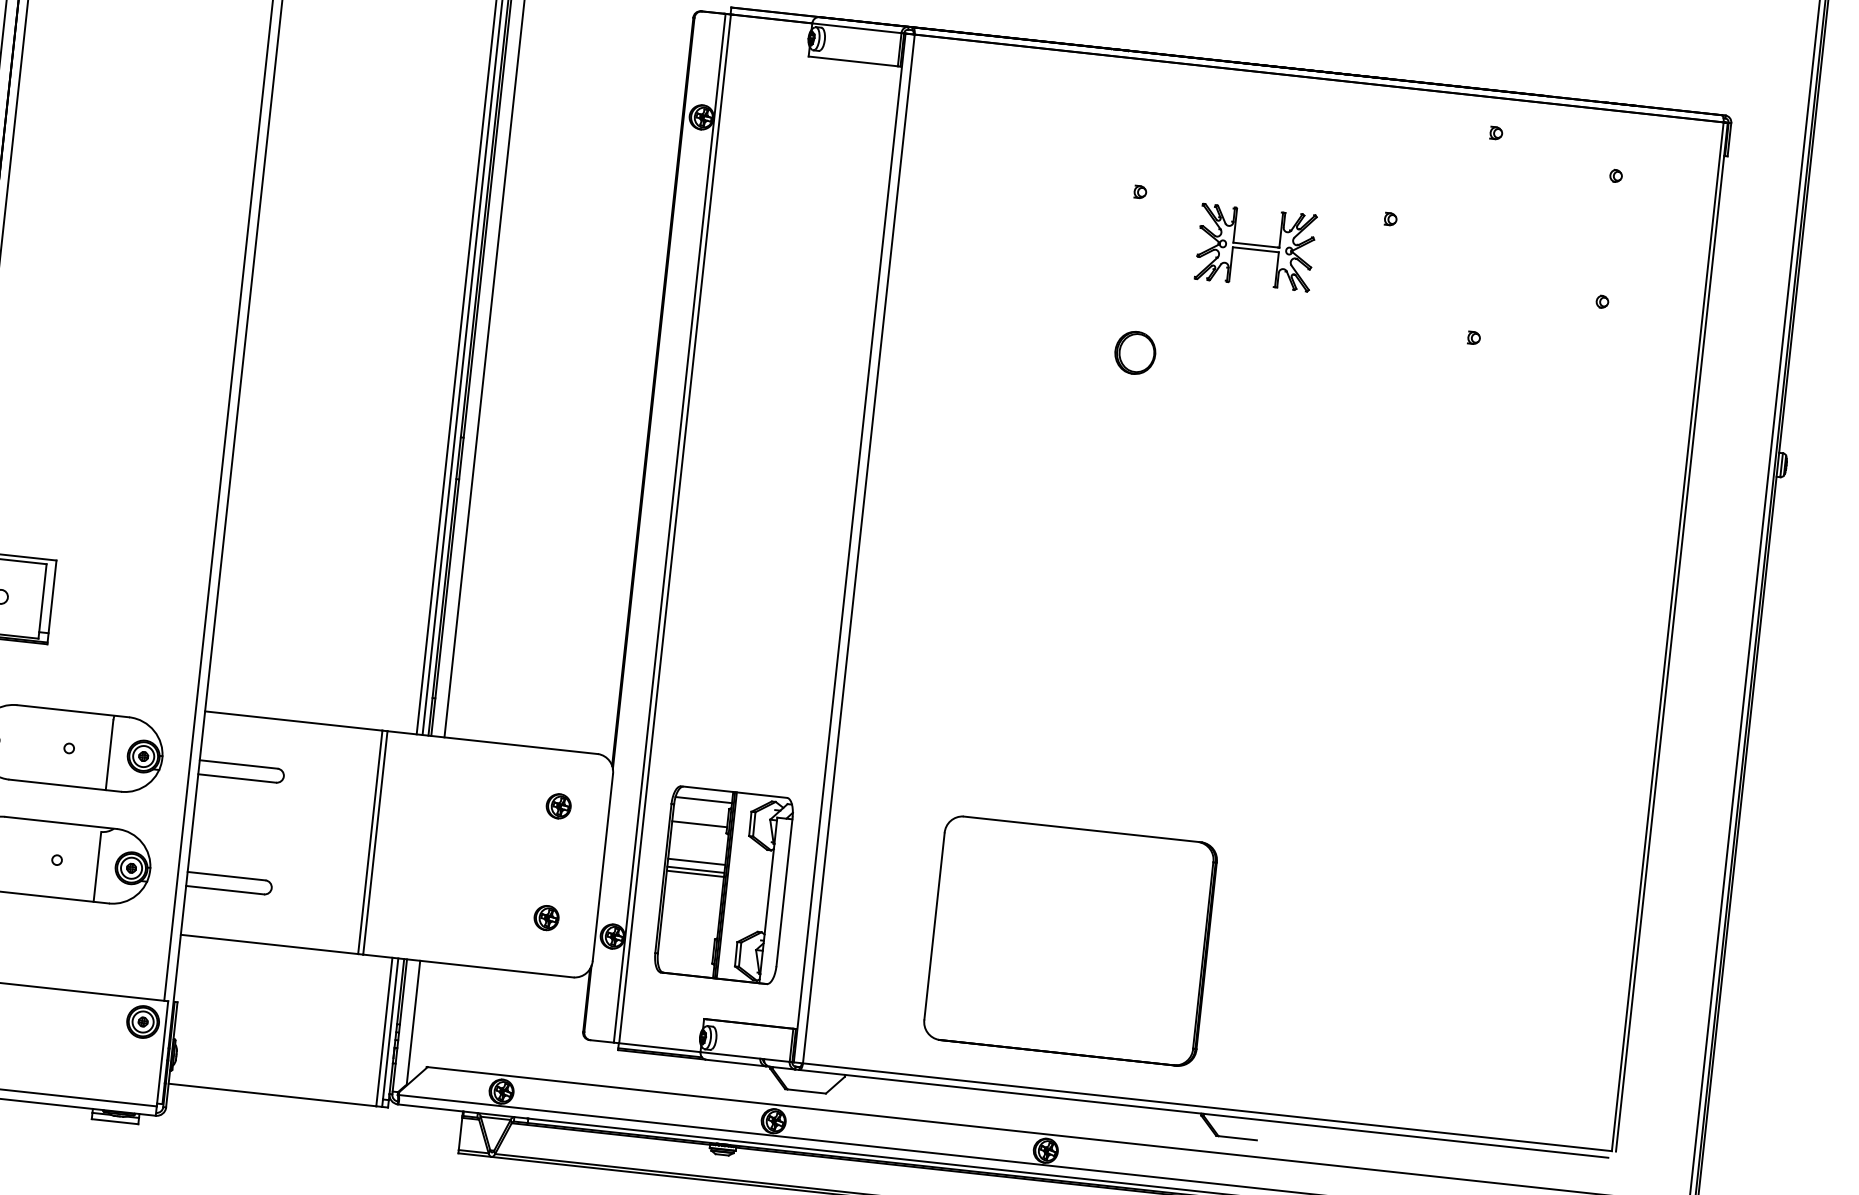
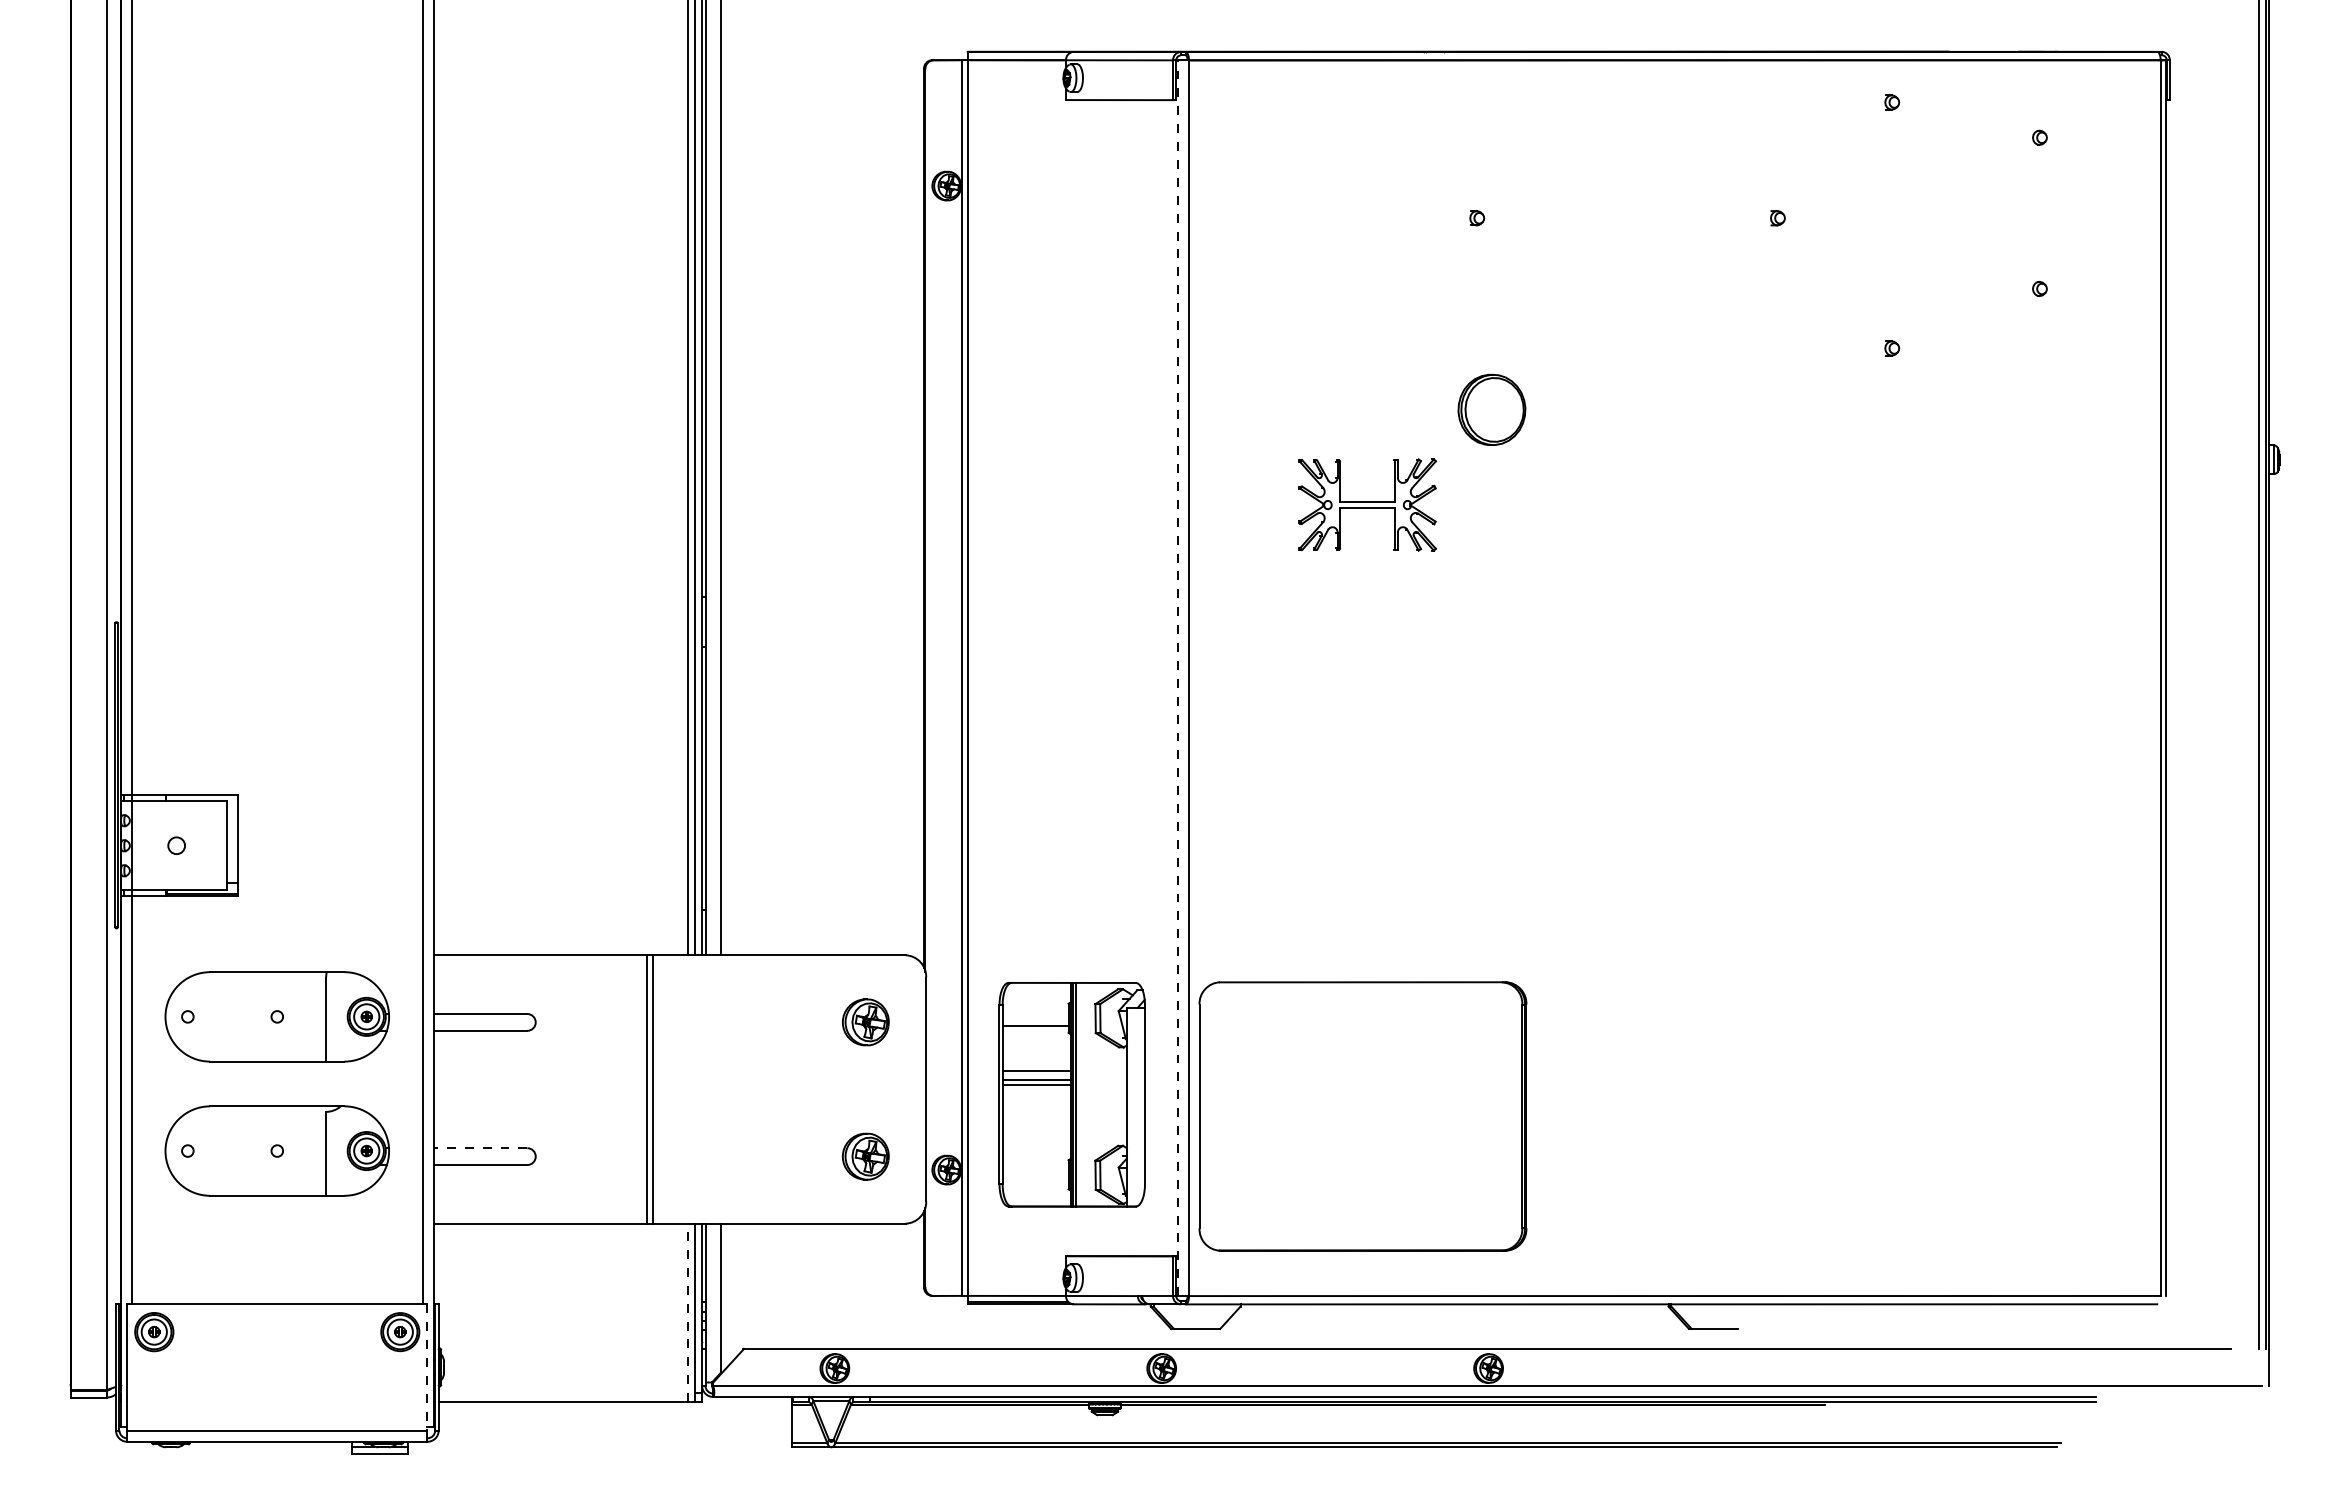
part: (1255, 247) -> (1367, 504), moved
part: (1134, 352) -> (1491, 409), size x1.4
line: (850, 548) -> (1178, 678), solid -> dashed
line: (703, 800) -> (1037, 996), removed
part: (558, 806) -> (865, 1022), size x1.6
line: (226, 876) -> (480, 1148), solid -> dashed
part: (546, 917) -> (865, 1156), size x1.6
part: (1070, 941) -> (1362, 1116), moved
line: (384, 1031) -> (688, 1312), solid -> dashed
line: (162, 1053) -> (427, 1367), solid -> dashed

